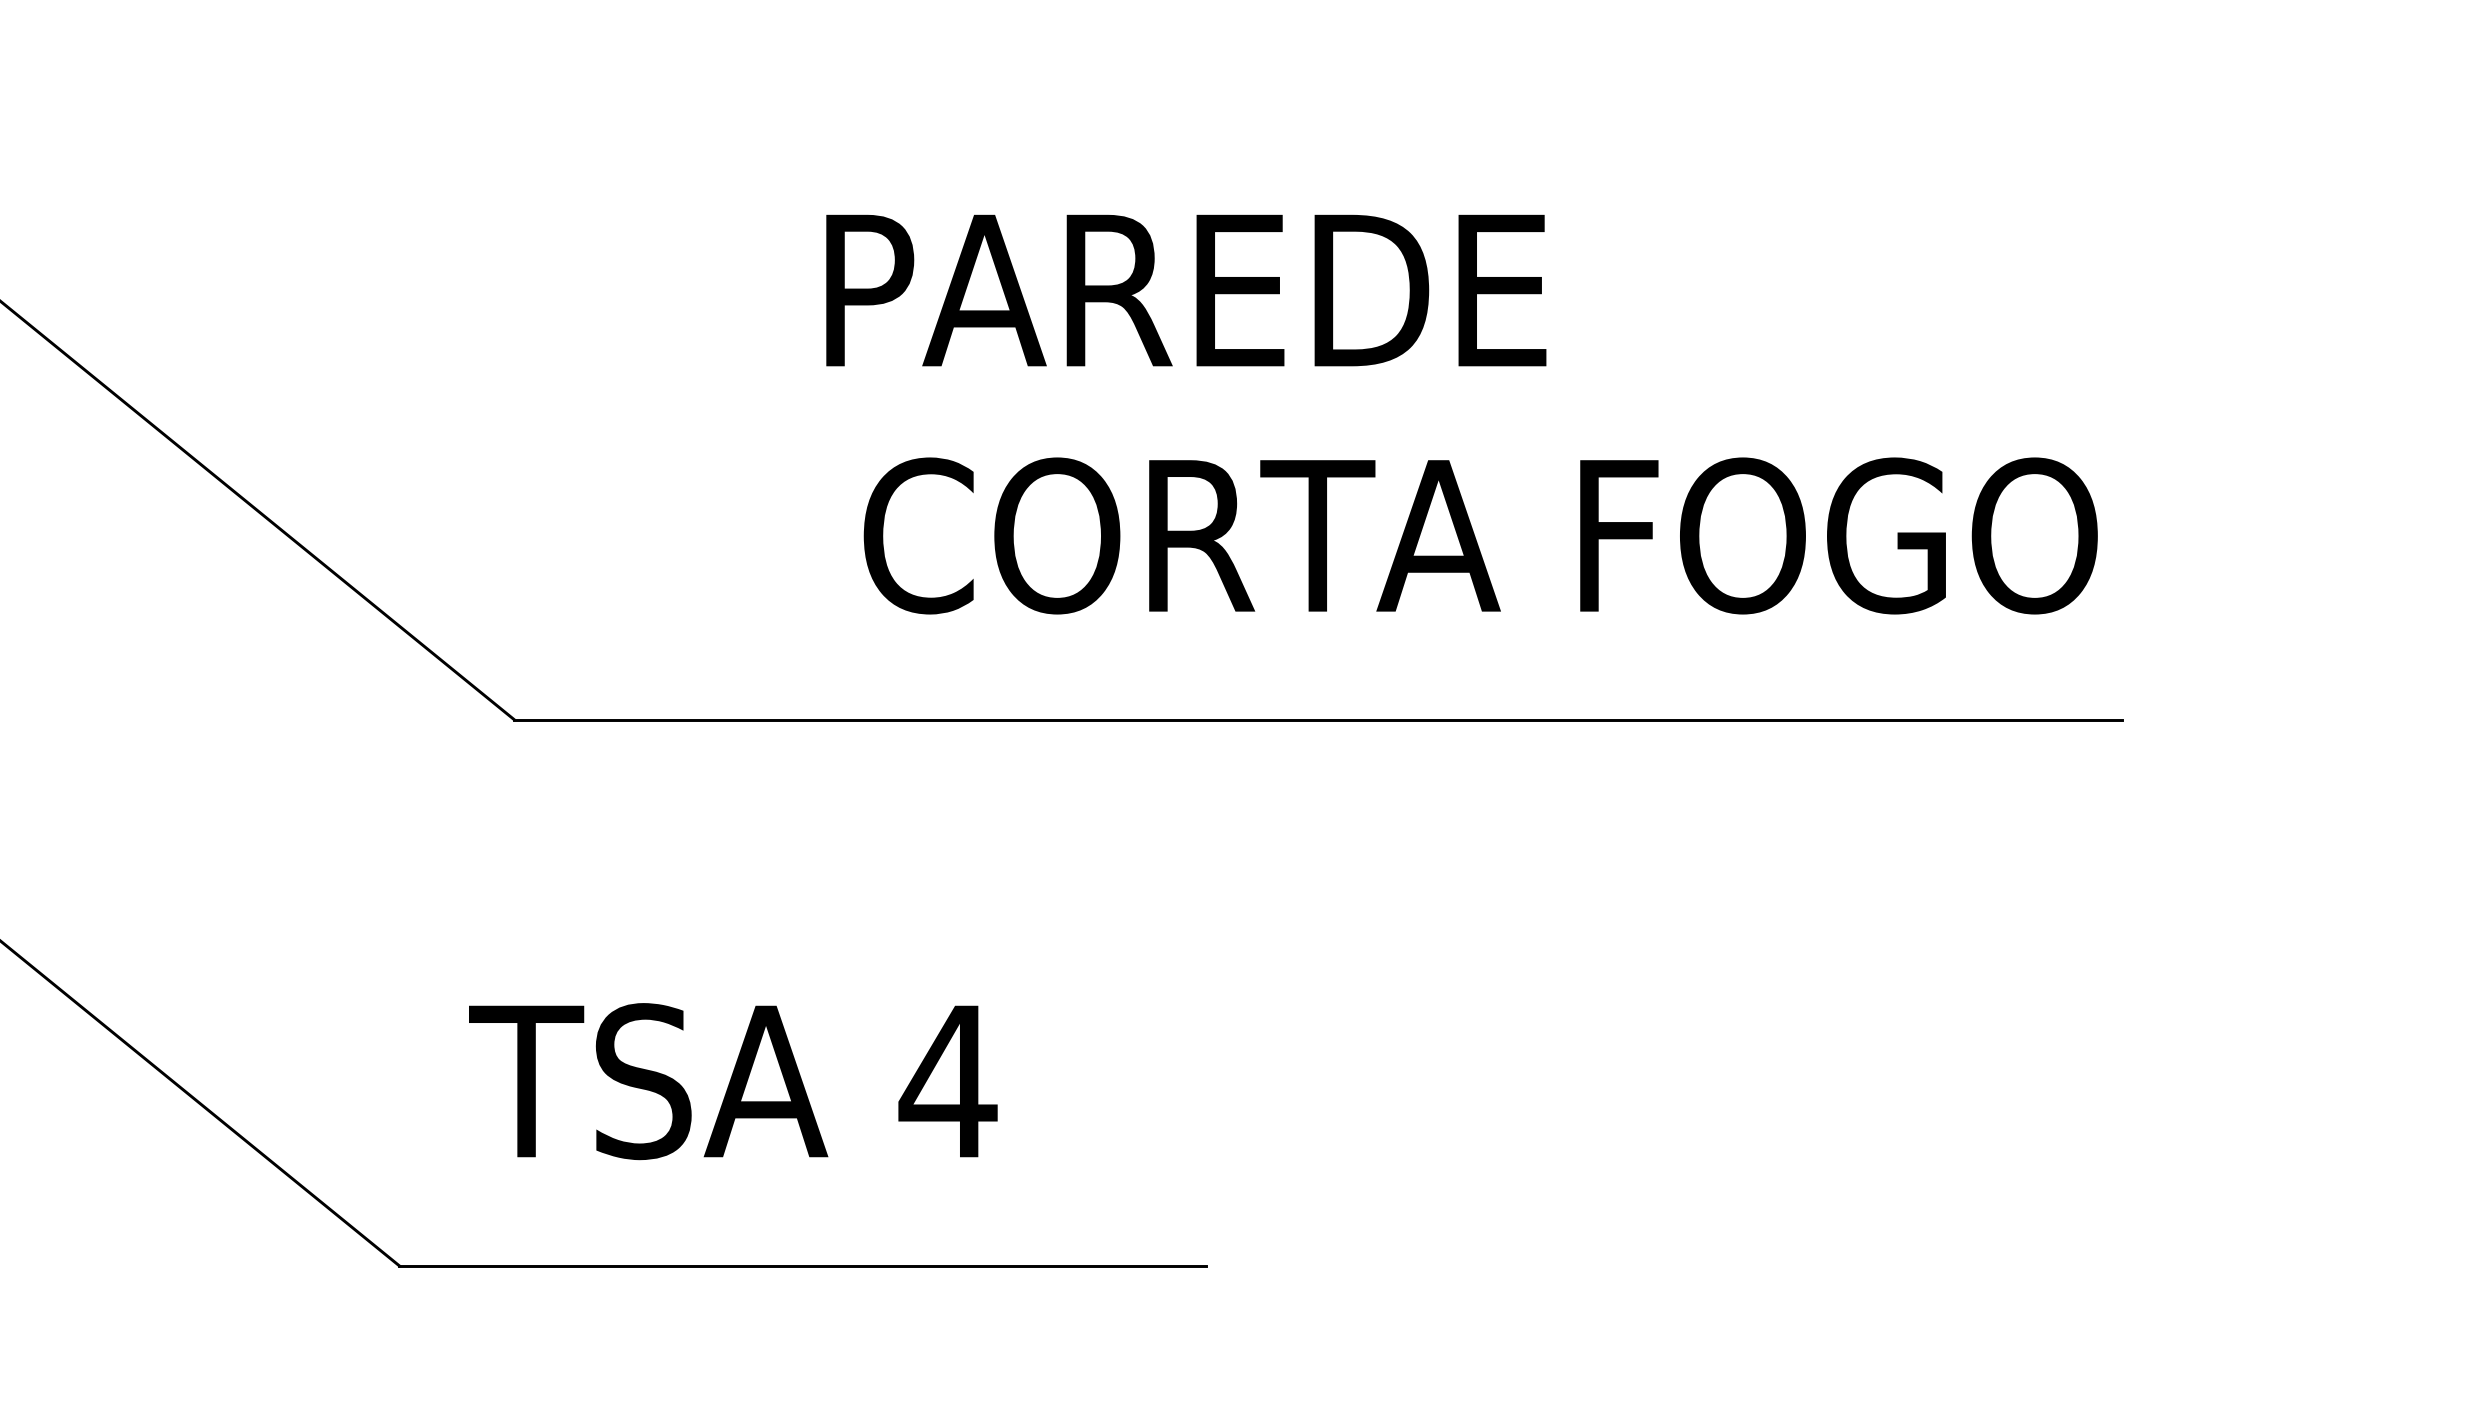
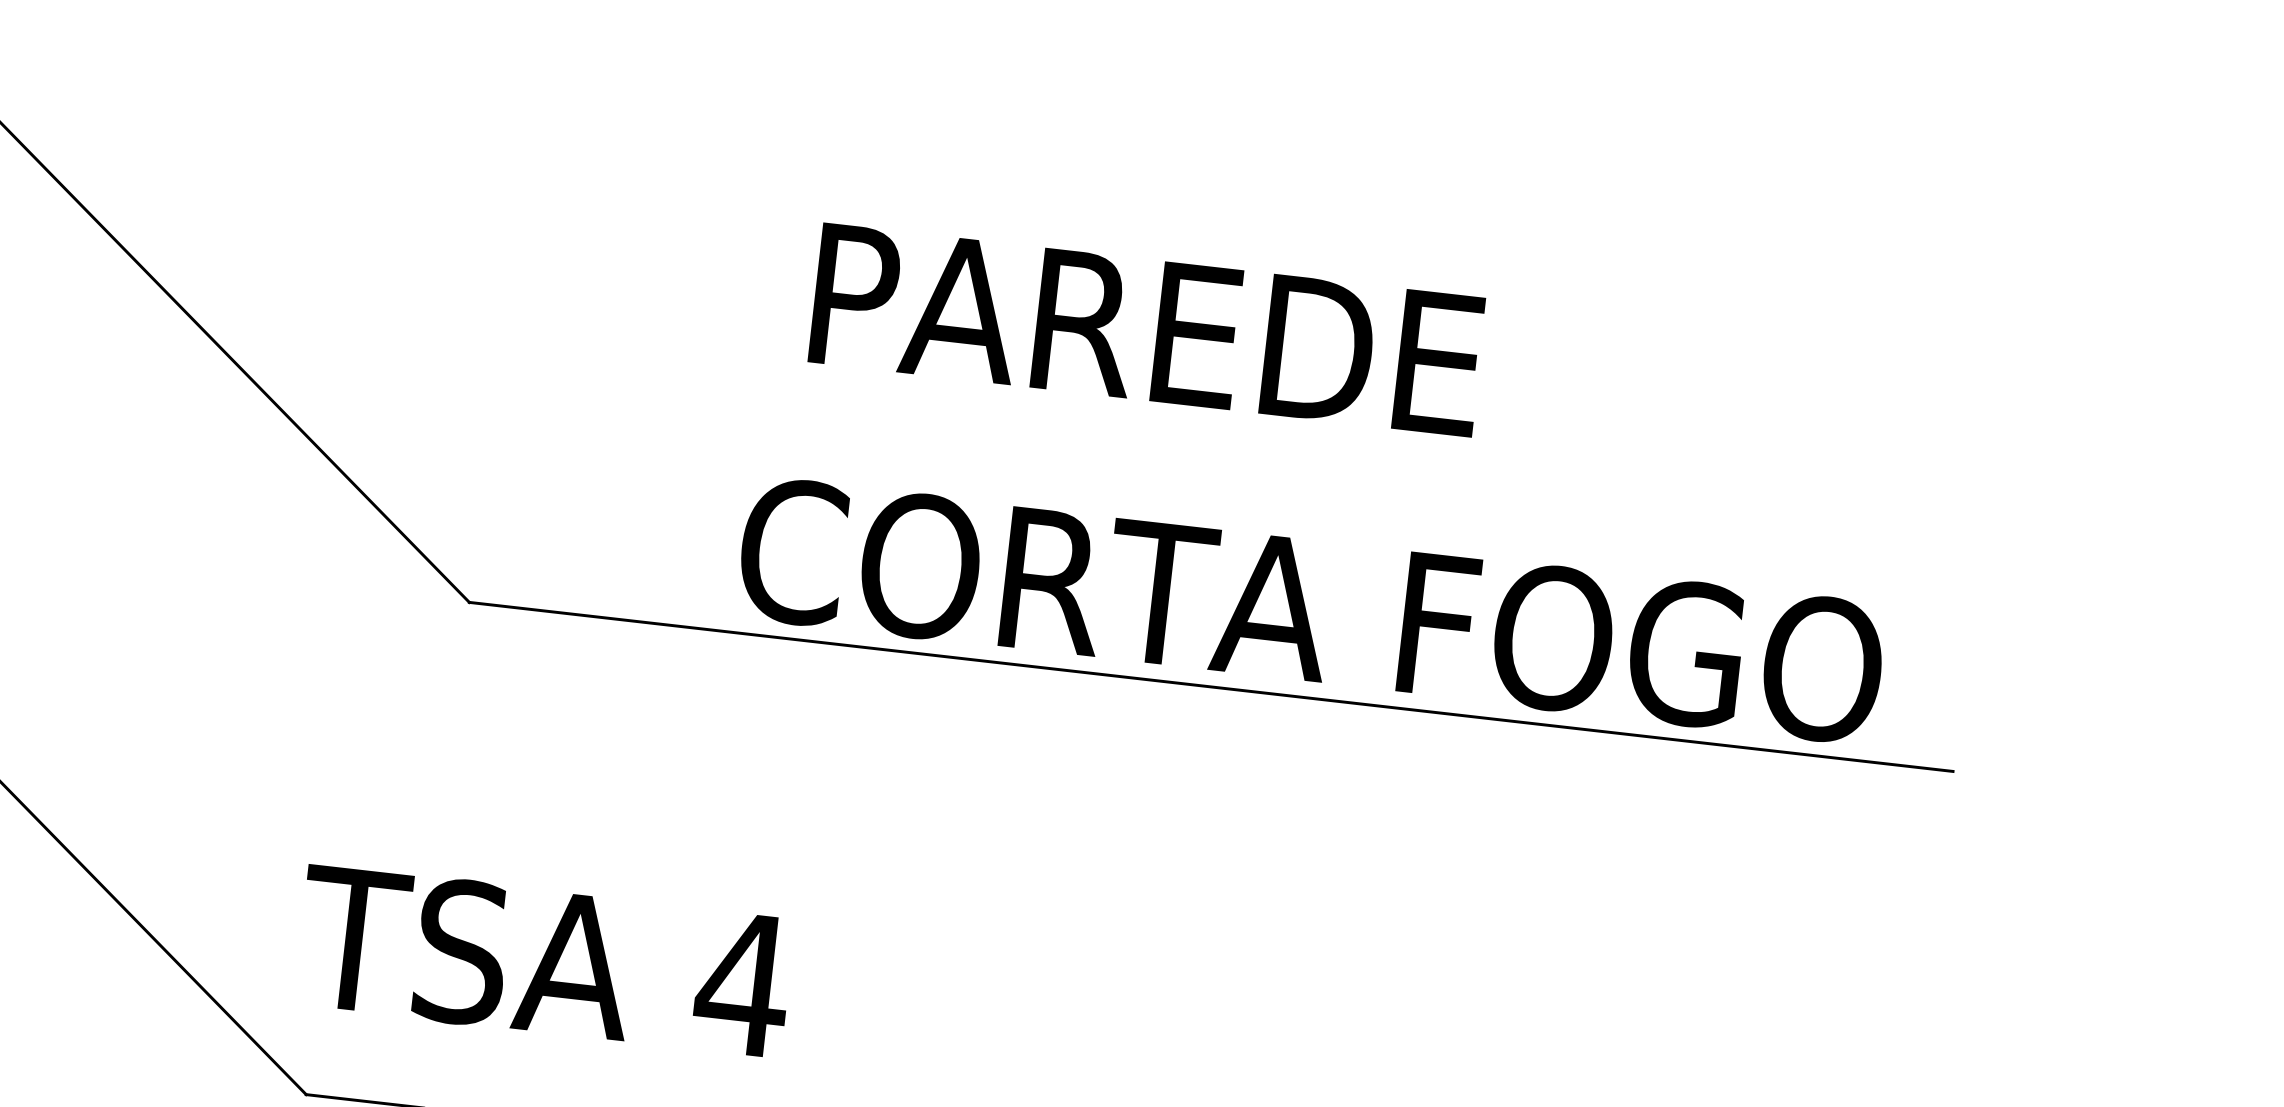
text: (1186, 290) -> (1147, 330), moved
text: (1480, 535) -> (1311, 610), moved
text: (733, 1081) -> (544, 961), moved

